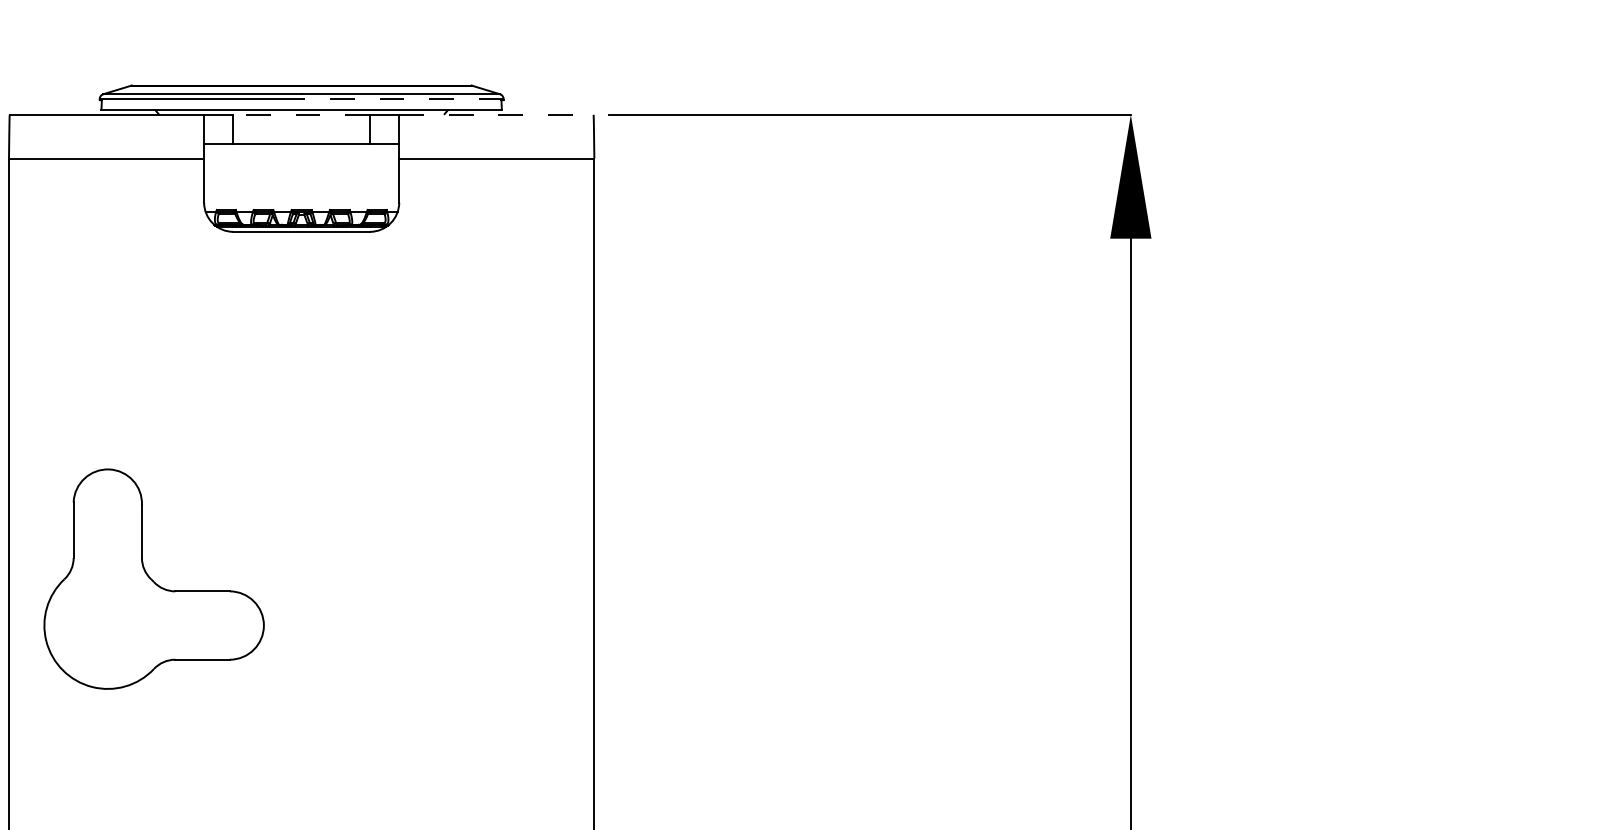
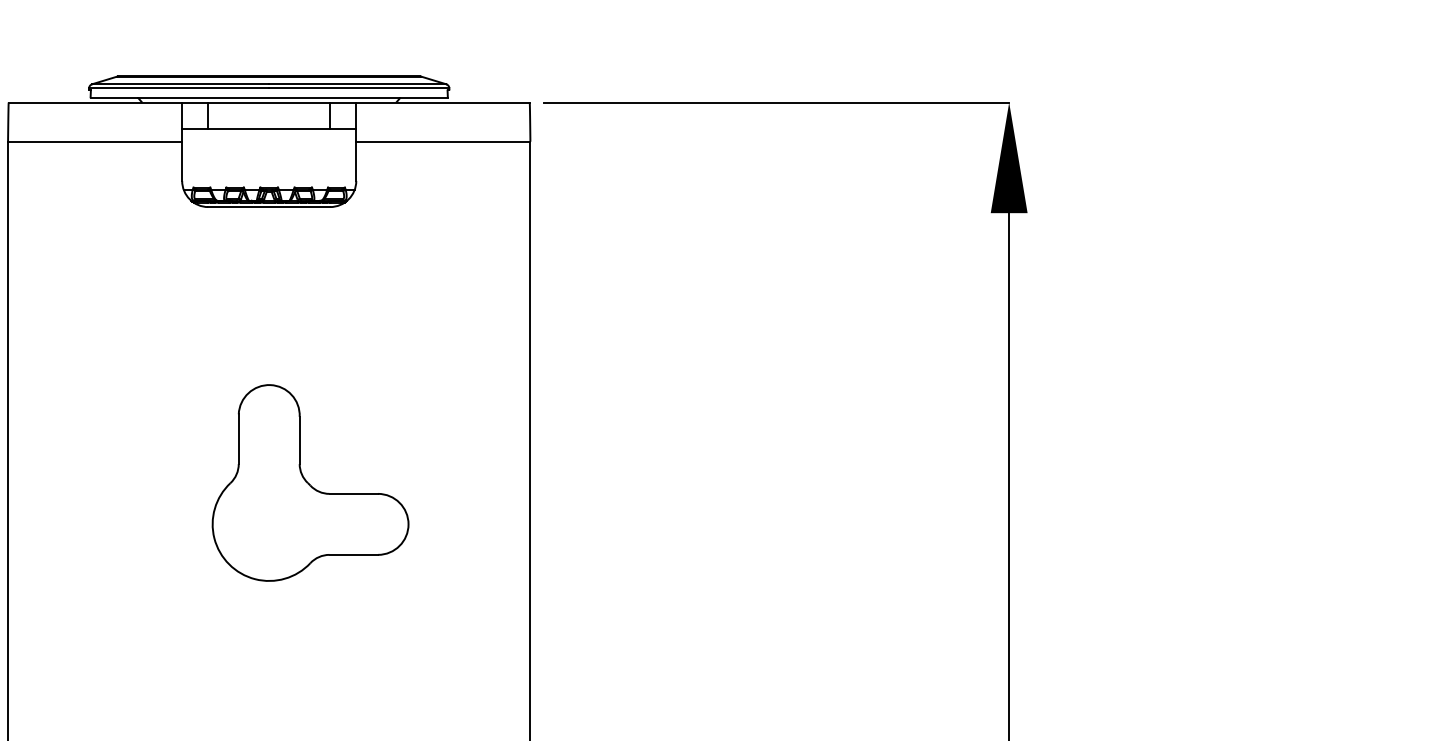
line: (401, 98) -> (358, 88), dashed -> solid
line: (301, 114) -> (269, 102), dashed -> solid
line: (496, 114) -> (443, 102), dashed -> solid
part: (154, 578) -> (310, 482), moved

